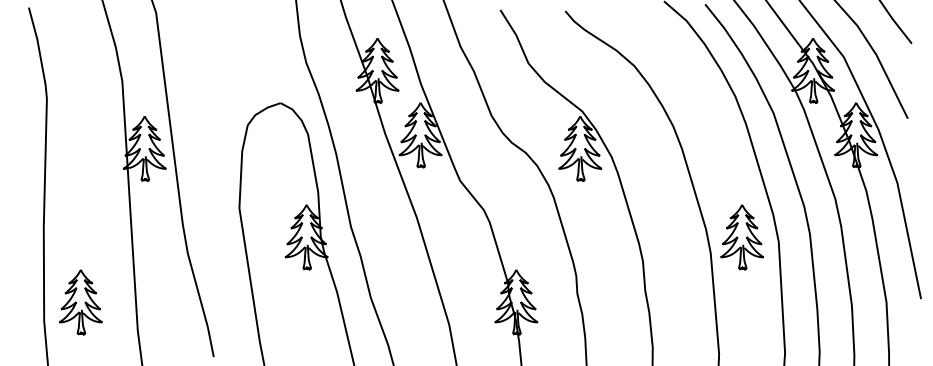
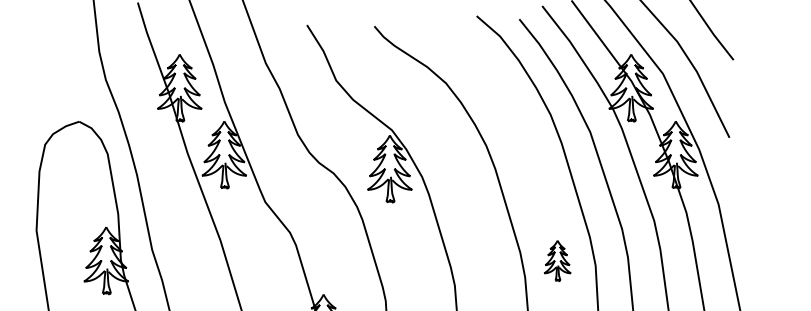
part: (741, 237) -> (557, 260), size x0.6

